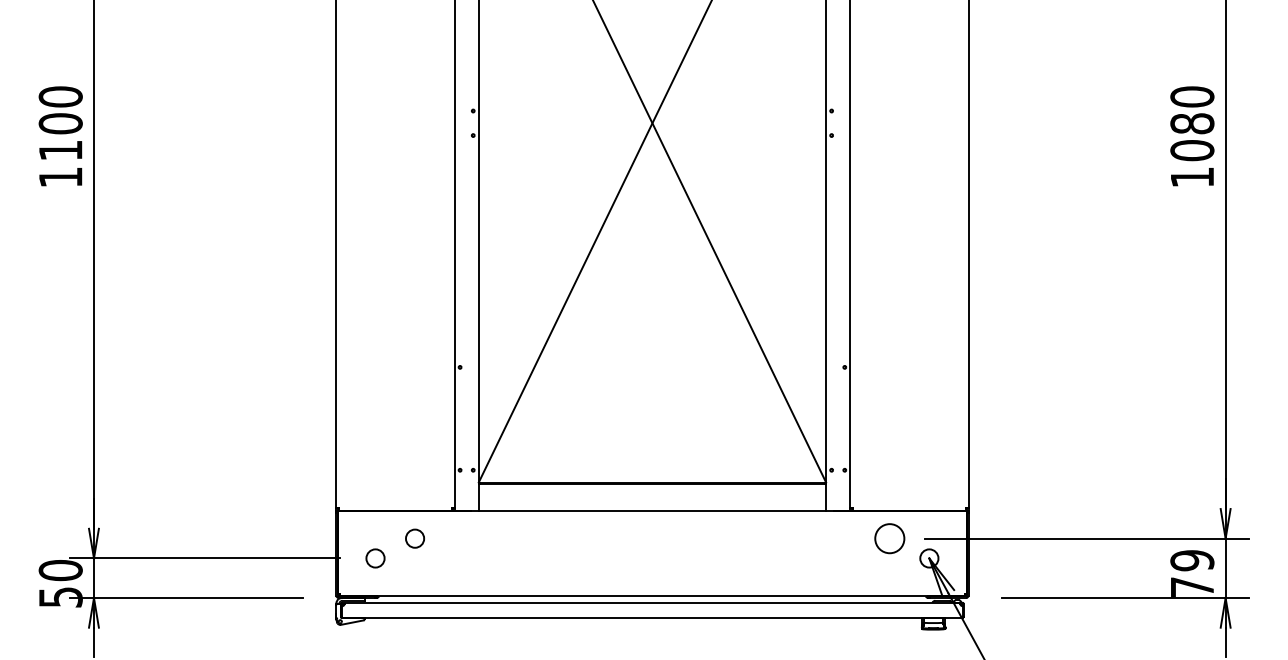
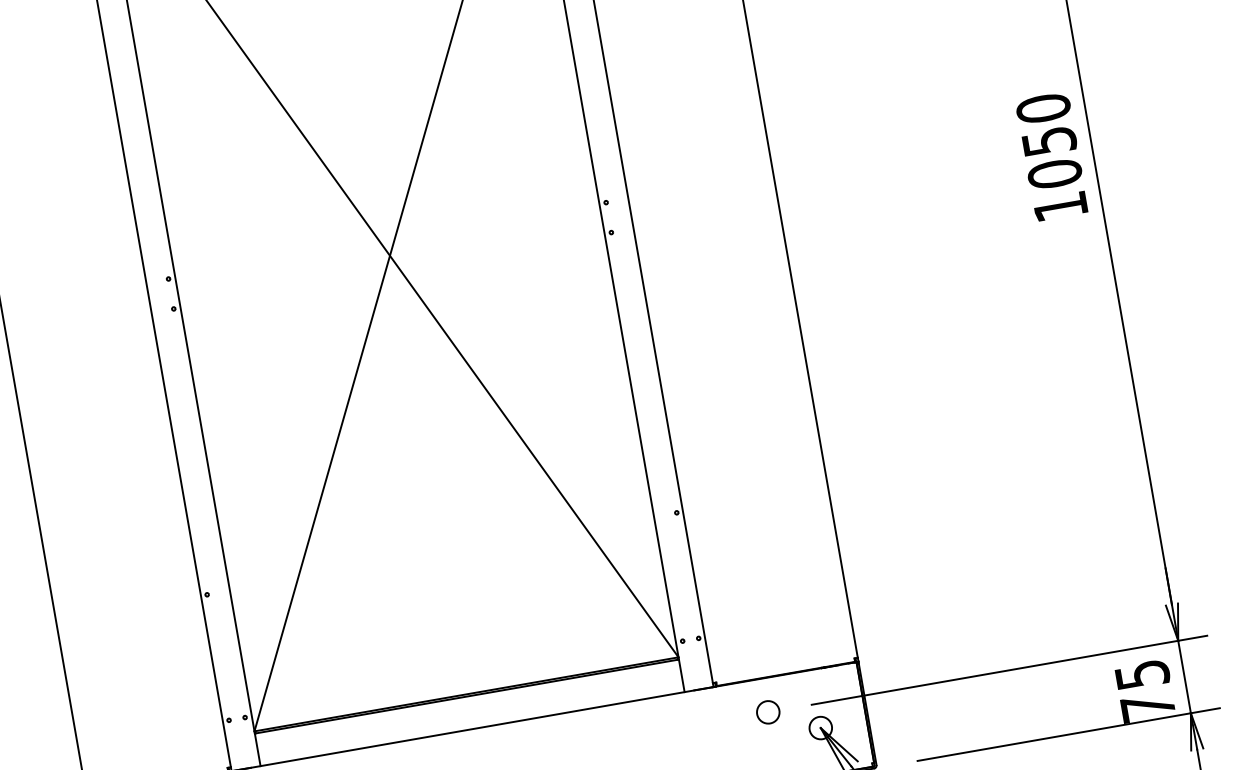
text: (1192, 123) -> (1049, 140), 1080 -> 1050
circle: (889, 538) -> (767, 712), size x0.62
text: (1192, 560) -> (1142, 674), 79 -> 75

